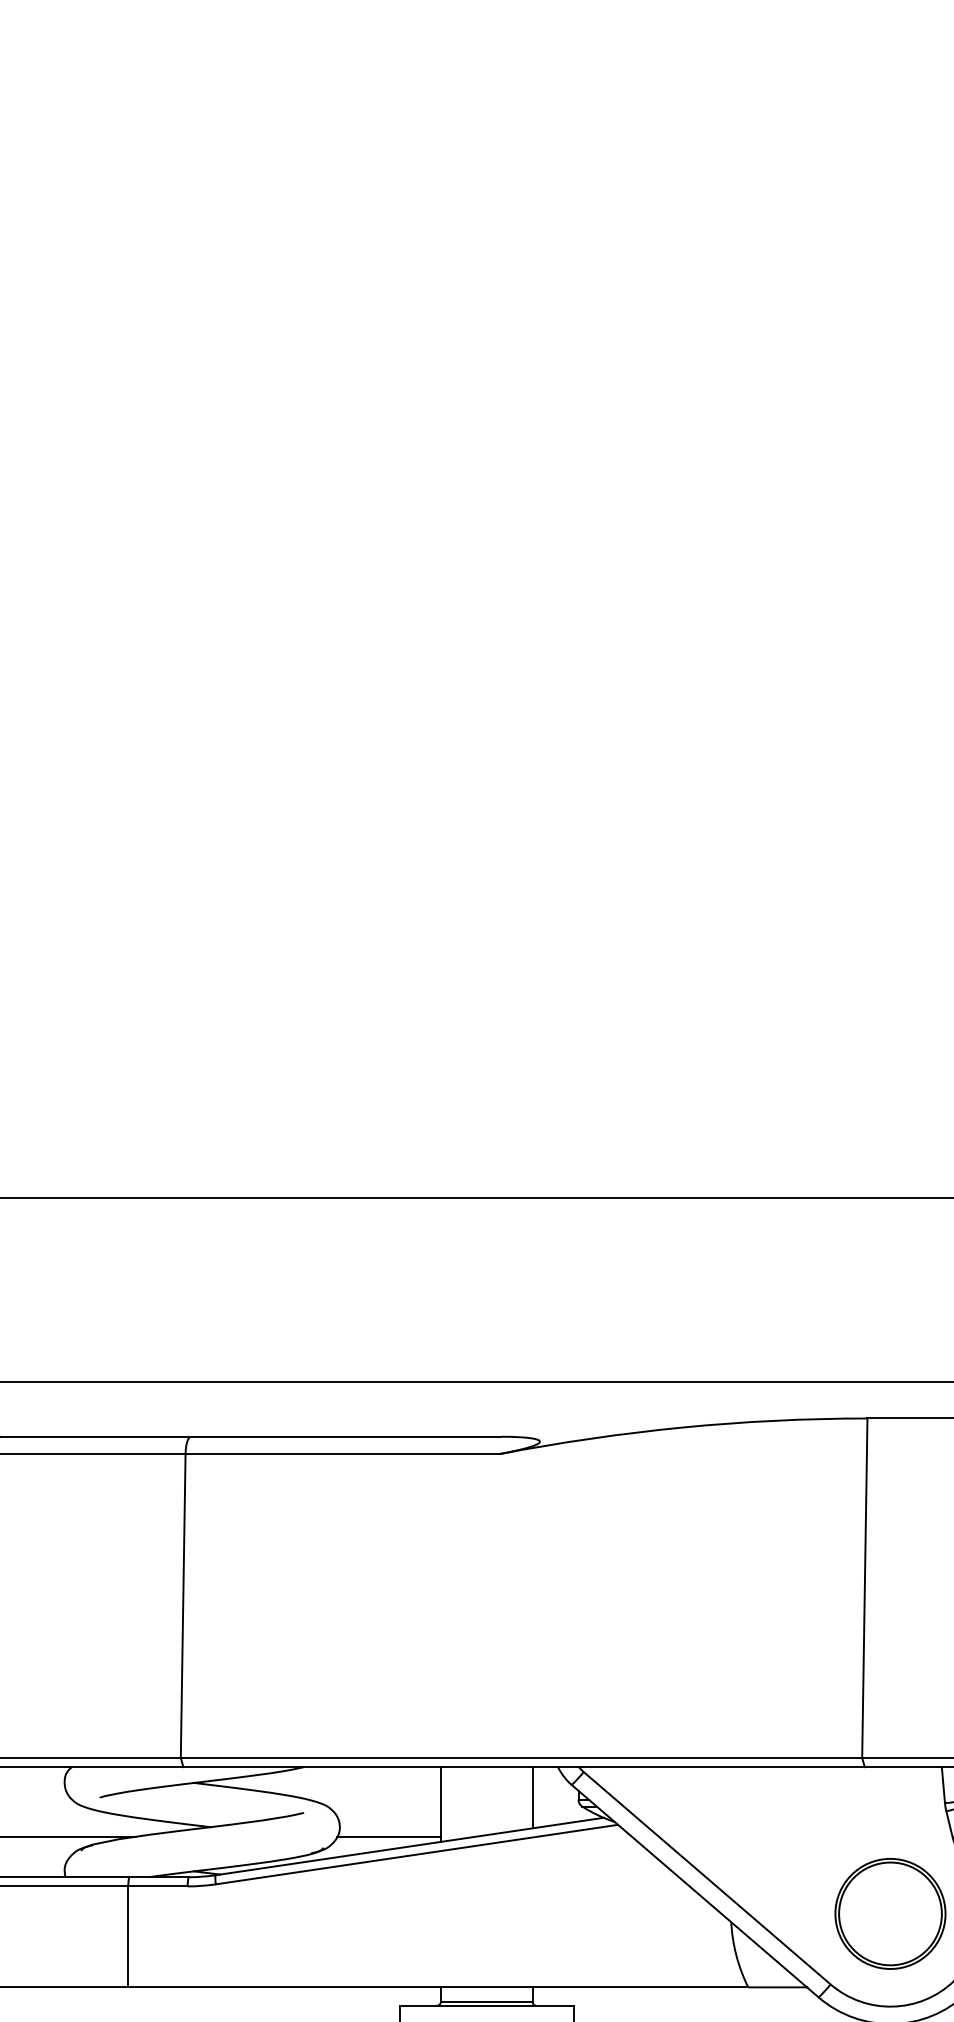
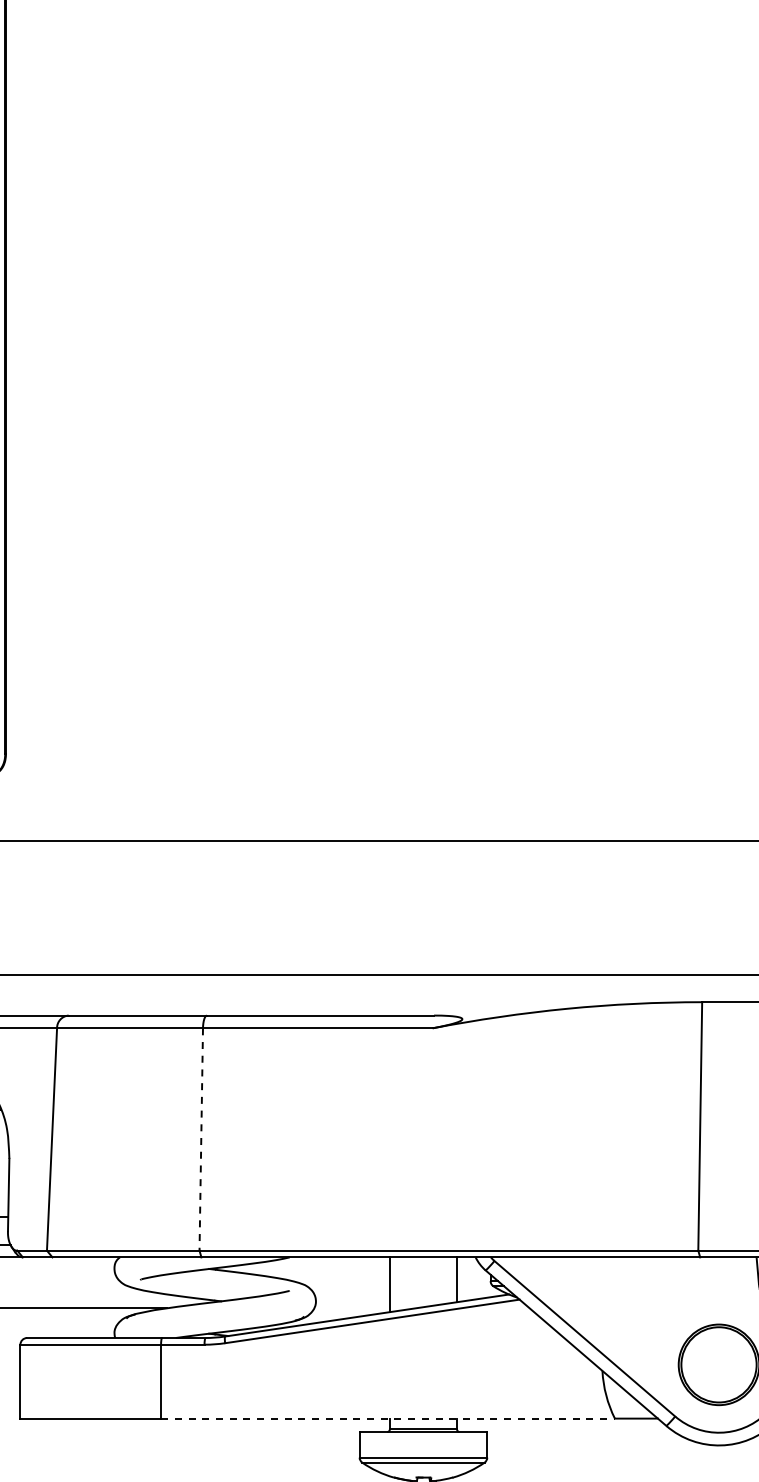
line: (183, 1606) -> (201, 1139), solid -> dashed
line: (388, 1836) -> (351, 1308), removed
line: (438, 1987) -> (388, 1418), solid -> dashed

